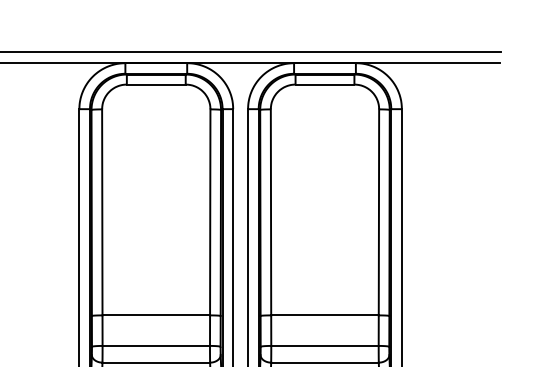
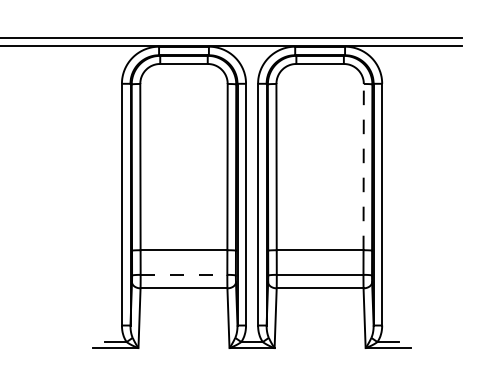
line: (378, 211) -> (363, 166), solid -> dashed
line: (156, 345) -> (184, 274), solid -> dashed

